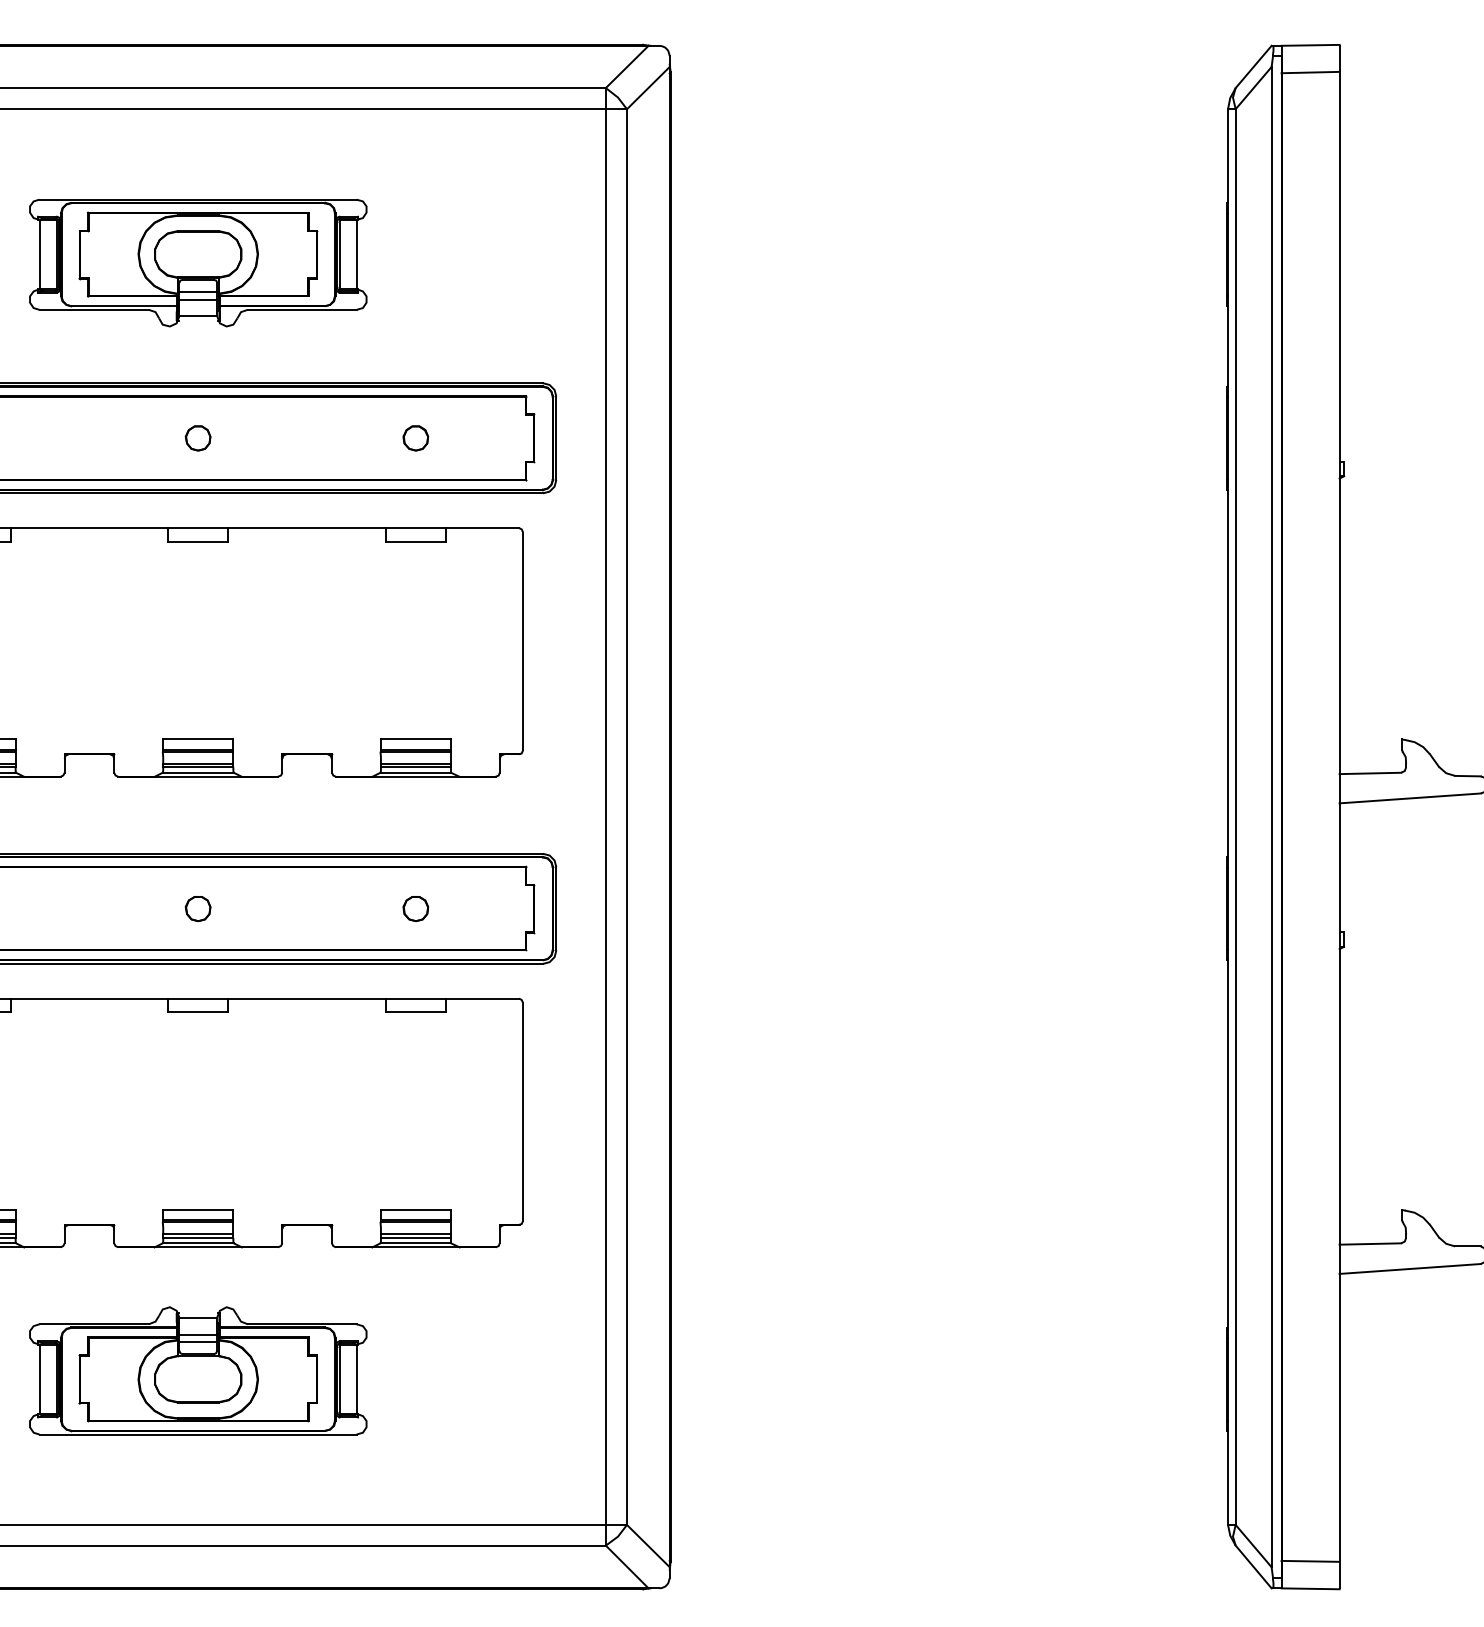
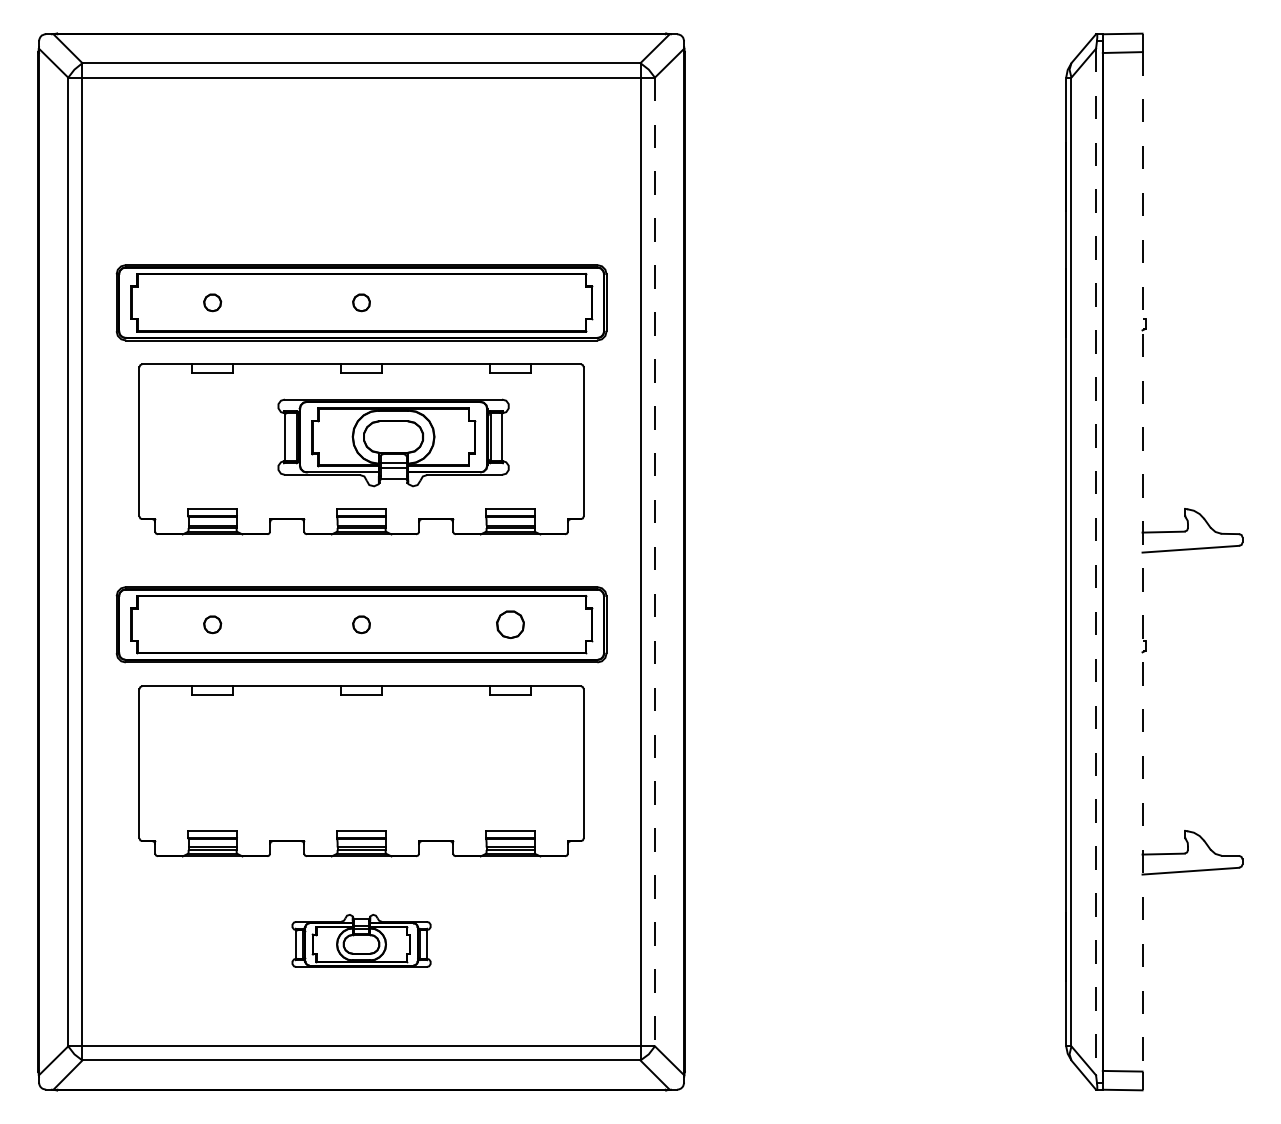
part: (198, 262) -> (393, 442), moved
part: (415, 437) -> (510, 302), removed
line: (1339, 816) -> (1142, 561), solid -> dashed
line: (626, 817) -> (654, 562), solid -> dashed
line: (1272, 817) -> (1096, 562), solid -> dashed
part: (415, 908) -> (510, 624), size x1.6
part: (198, 1370) -> (361, 940), size x0.6

